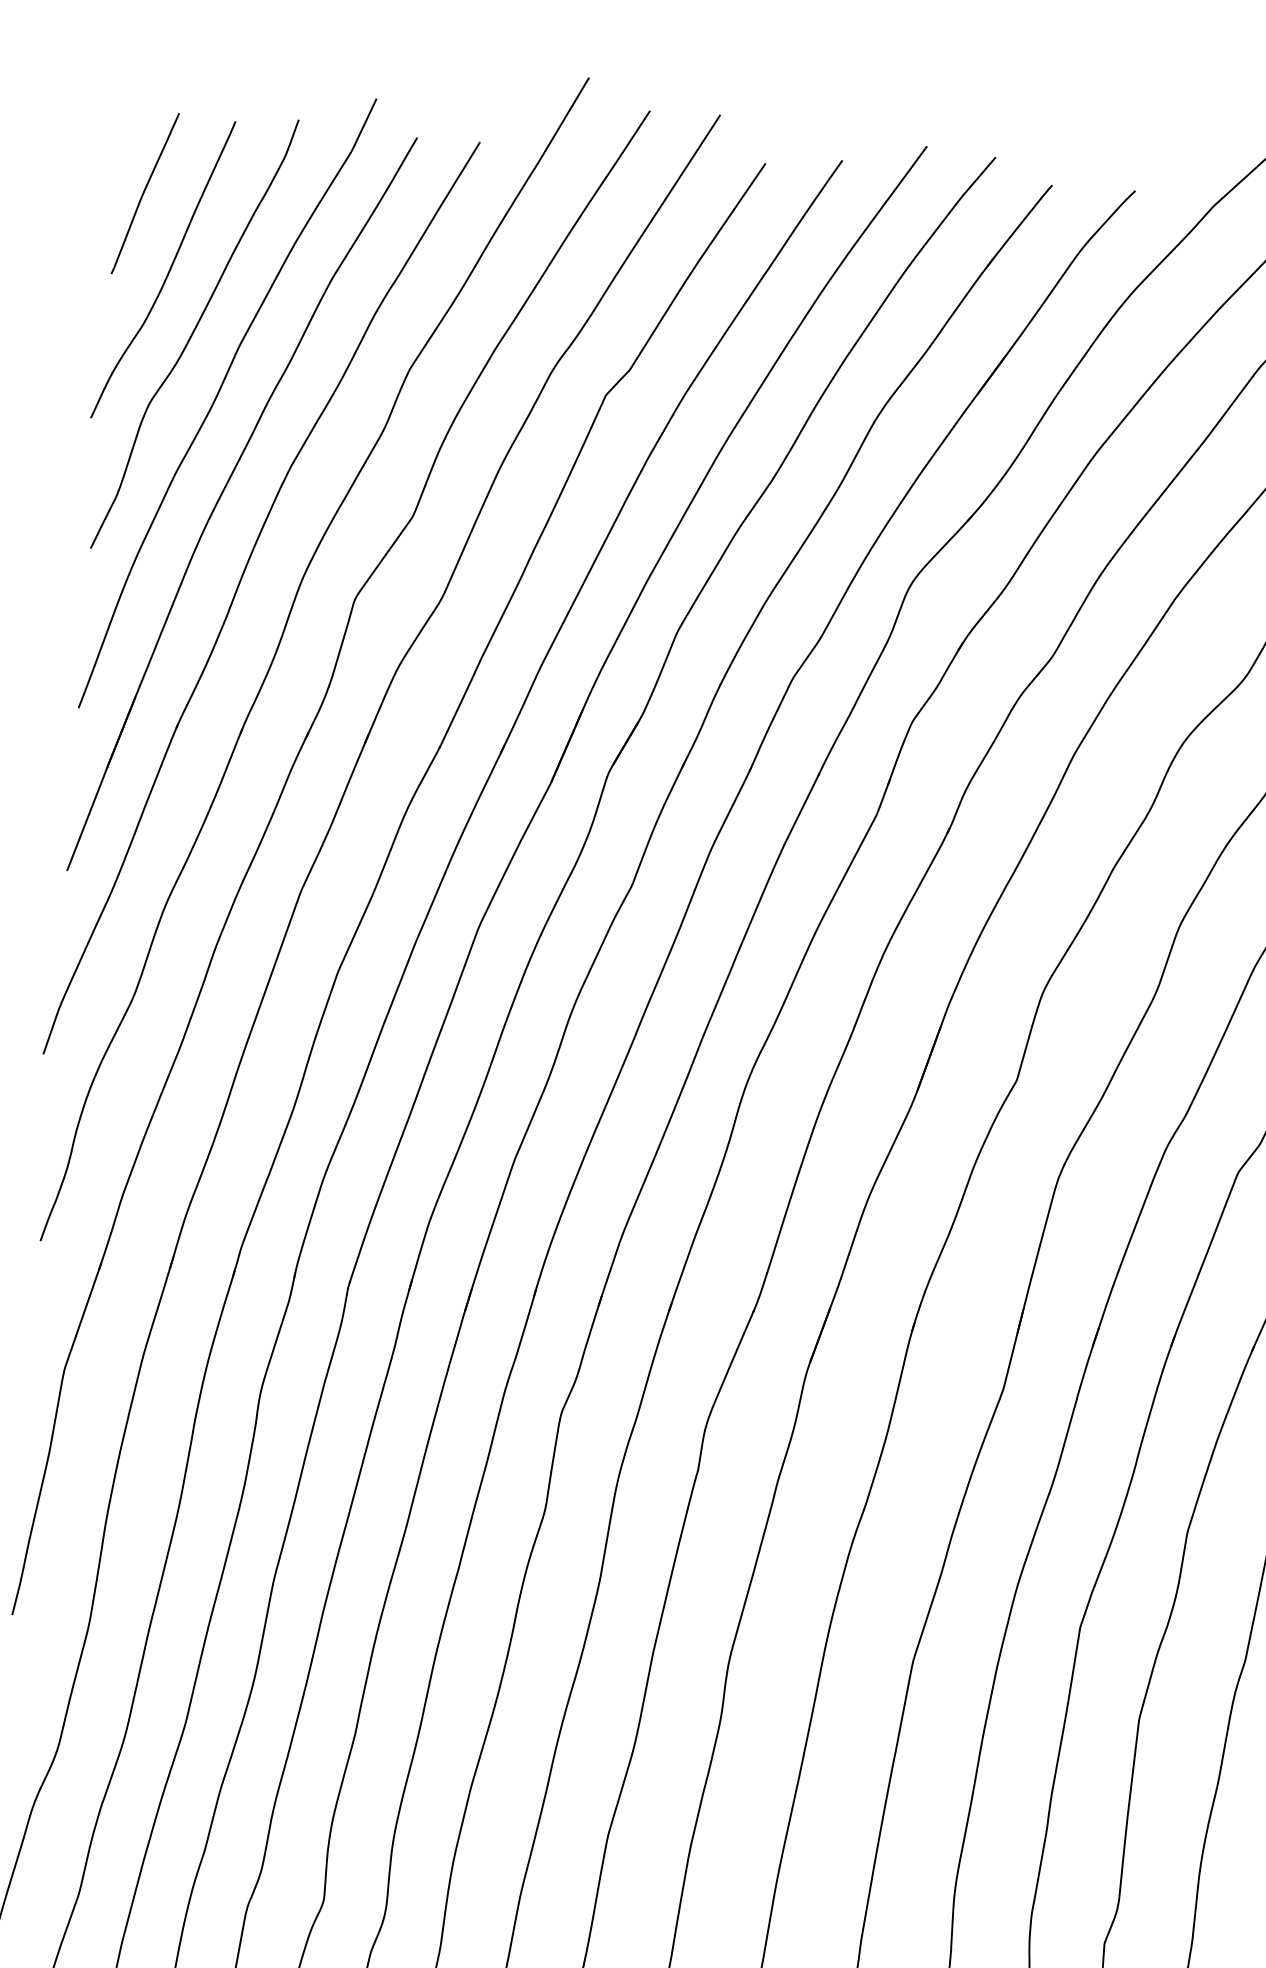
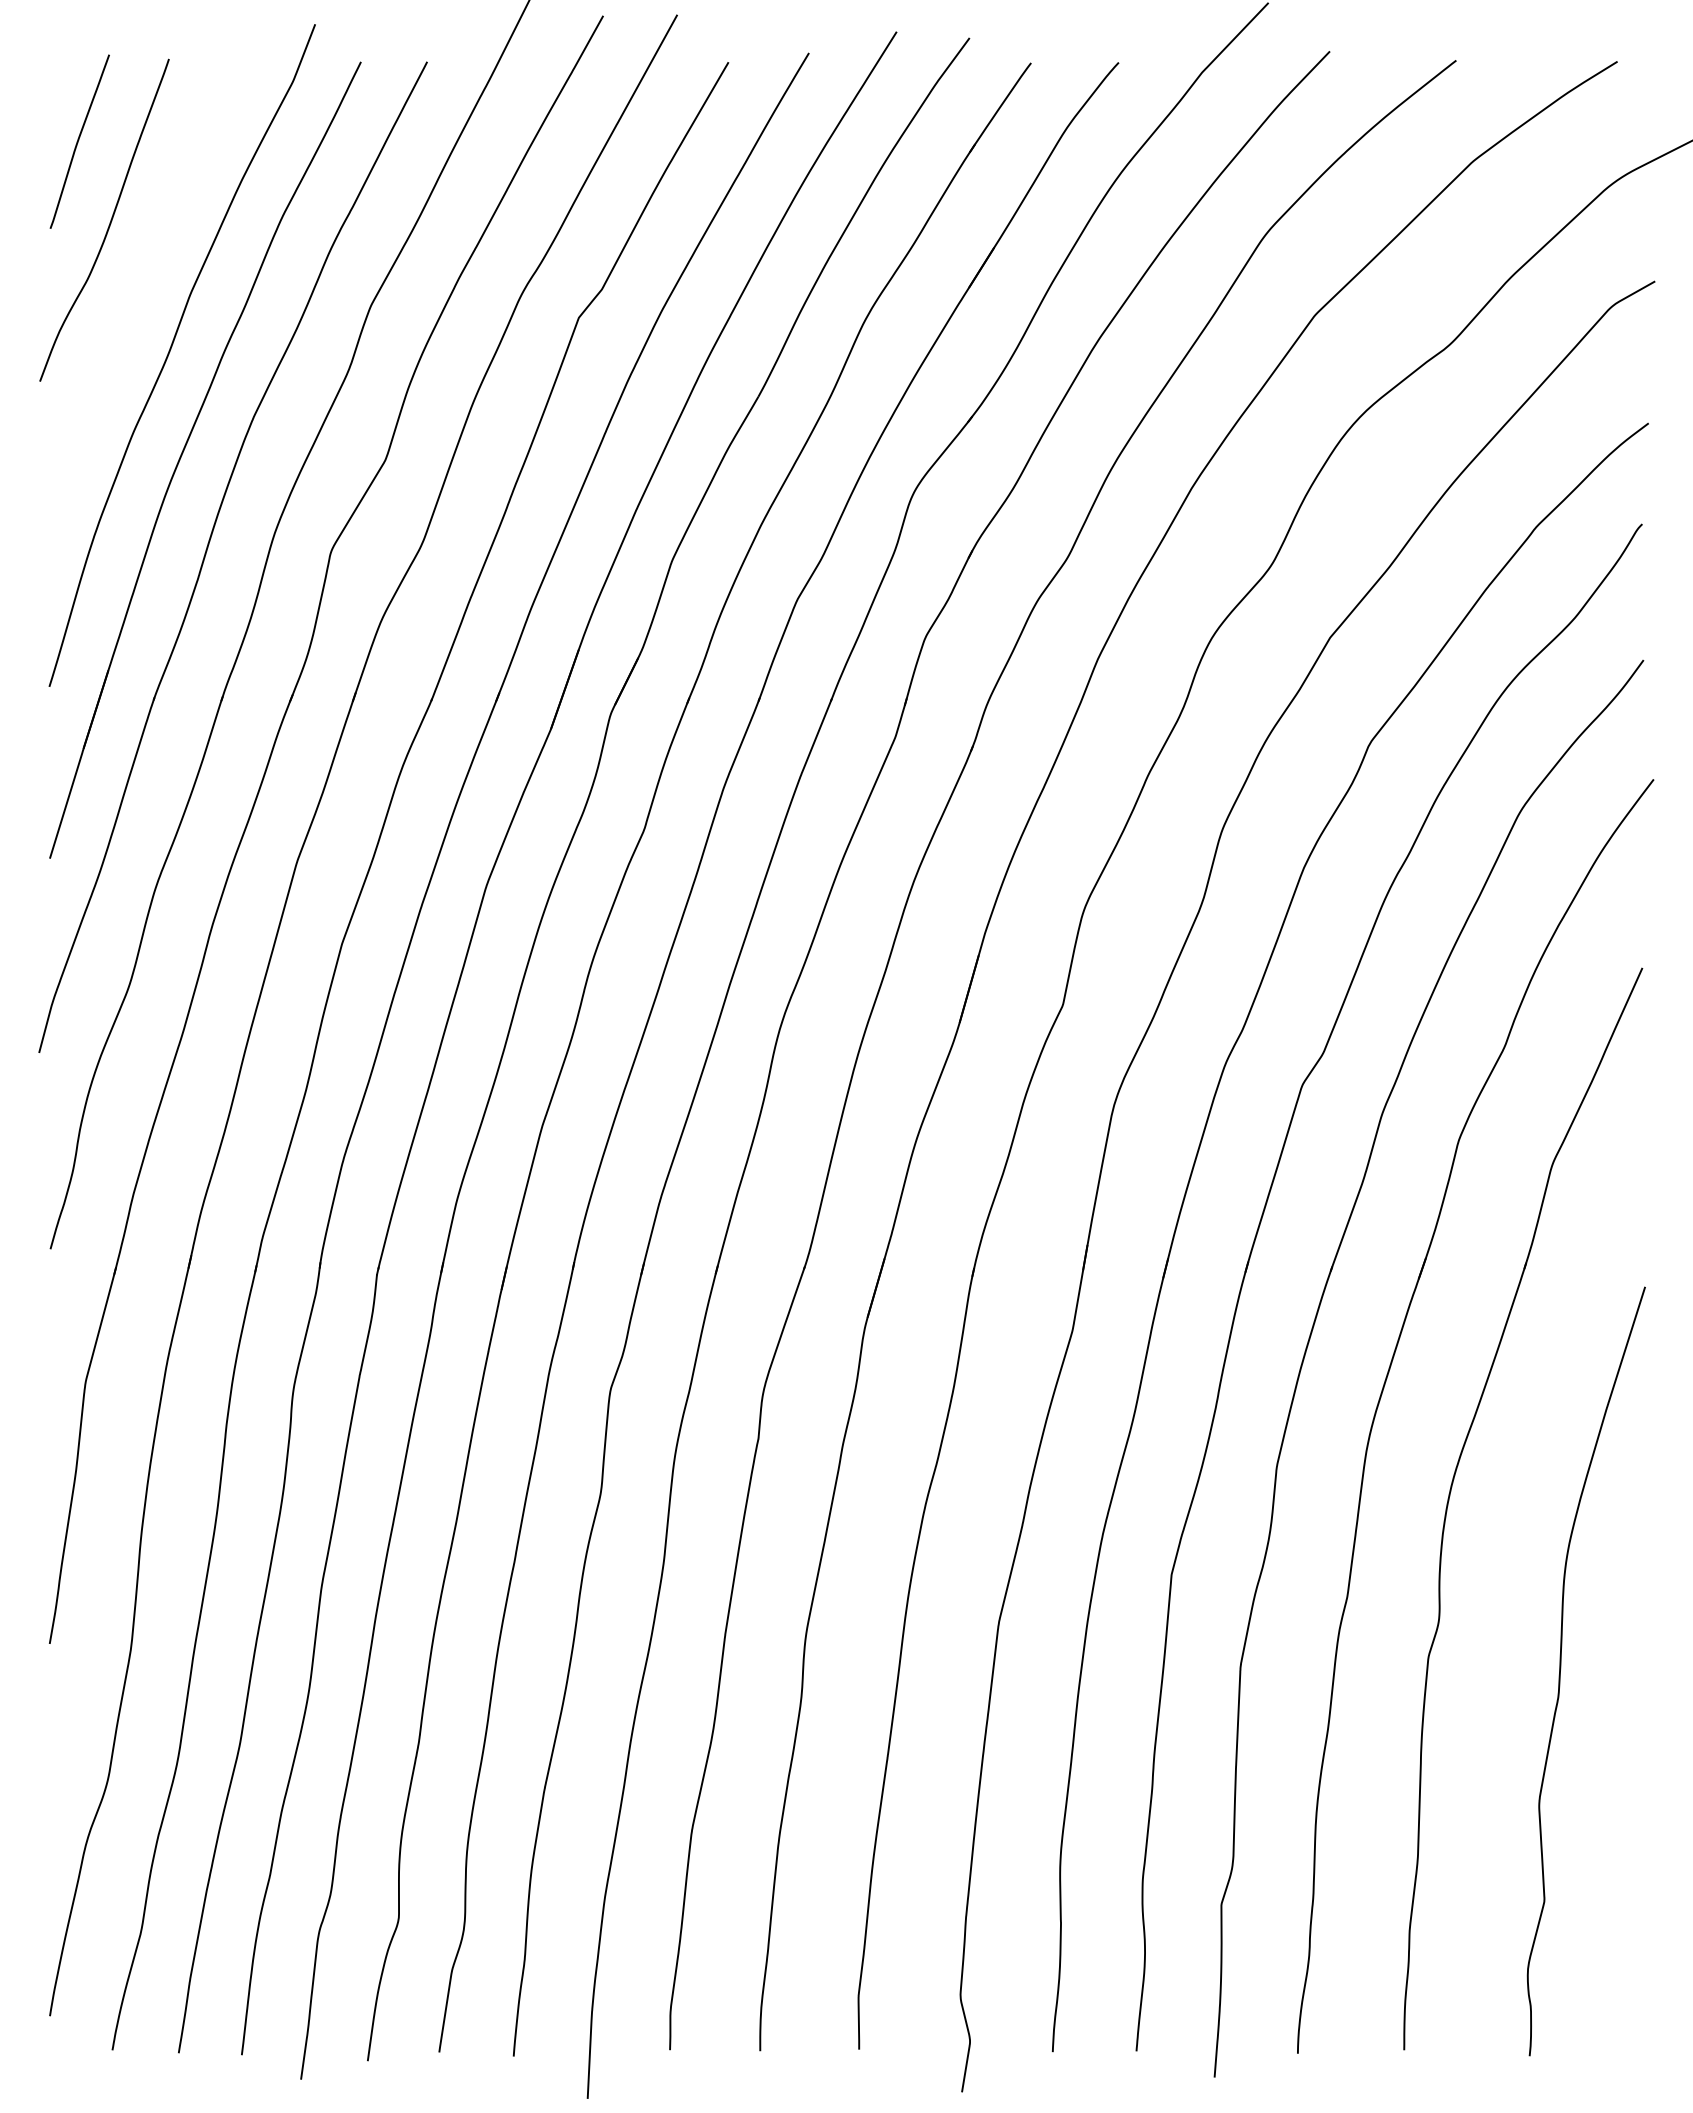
curve: (193, 333) -> (141, 284), removed

